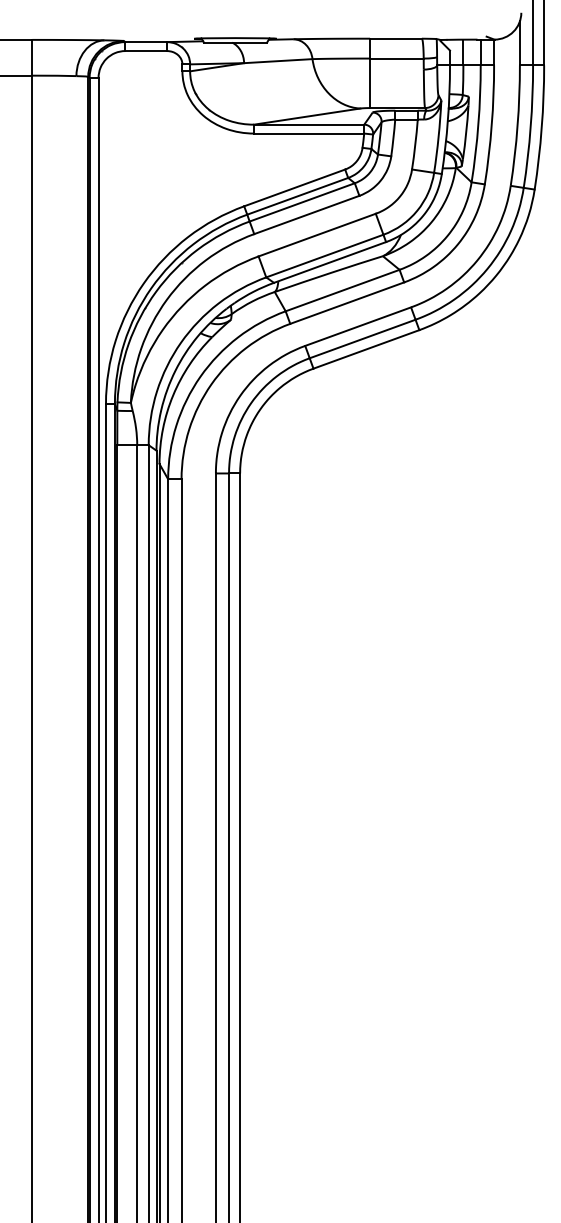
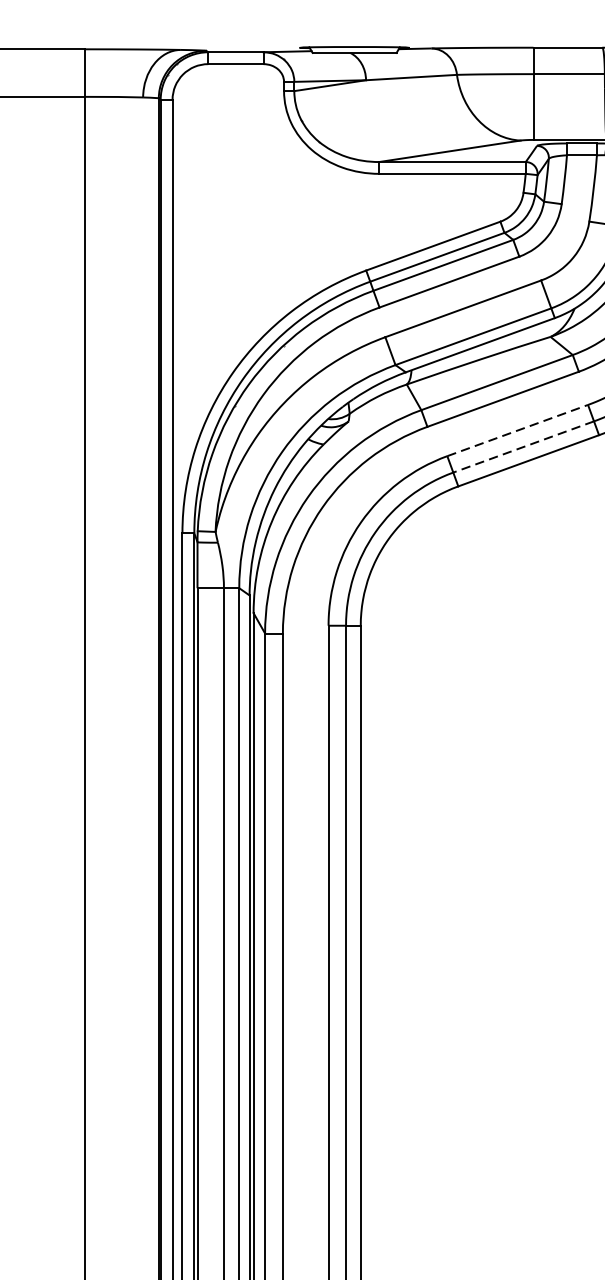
line: (358, 326) -> (518, 430), solid -> dashed
line: (362, 339) -> (523, 447), solid -> dashed

